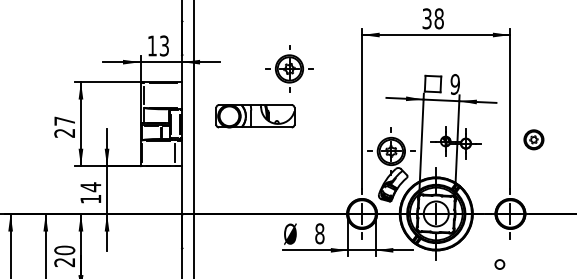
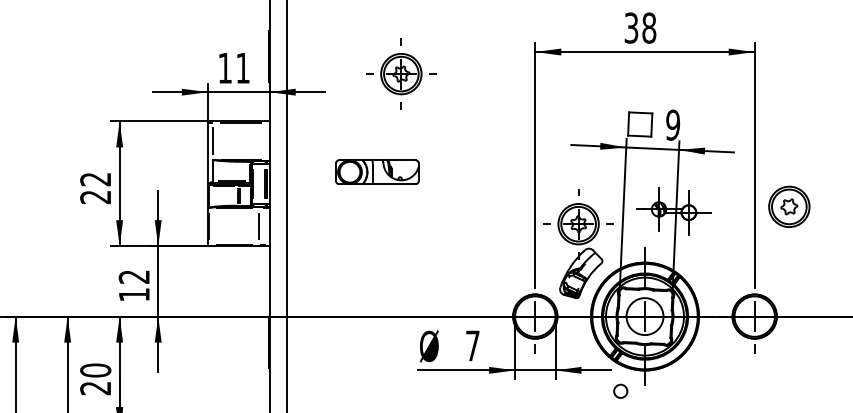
text: (163, 45) -> (241, 67), 13 -> 11
part: (289, 68) -> (401, 73), moved
part: (254, 116) -> (376, 172), size x0.71
text: (64, 120) -> (95, 178), 27 -> 22
part: (533, 139) -> (788, 206), size x1.43
text: (90, 187) -> (133, 277), 14 -> 12
text: (319, 233) -> (472, 345), 8 -> 7
circle: (499, 264) -> (620, 391), moved

